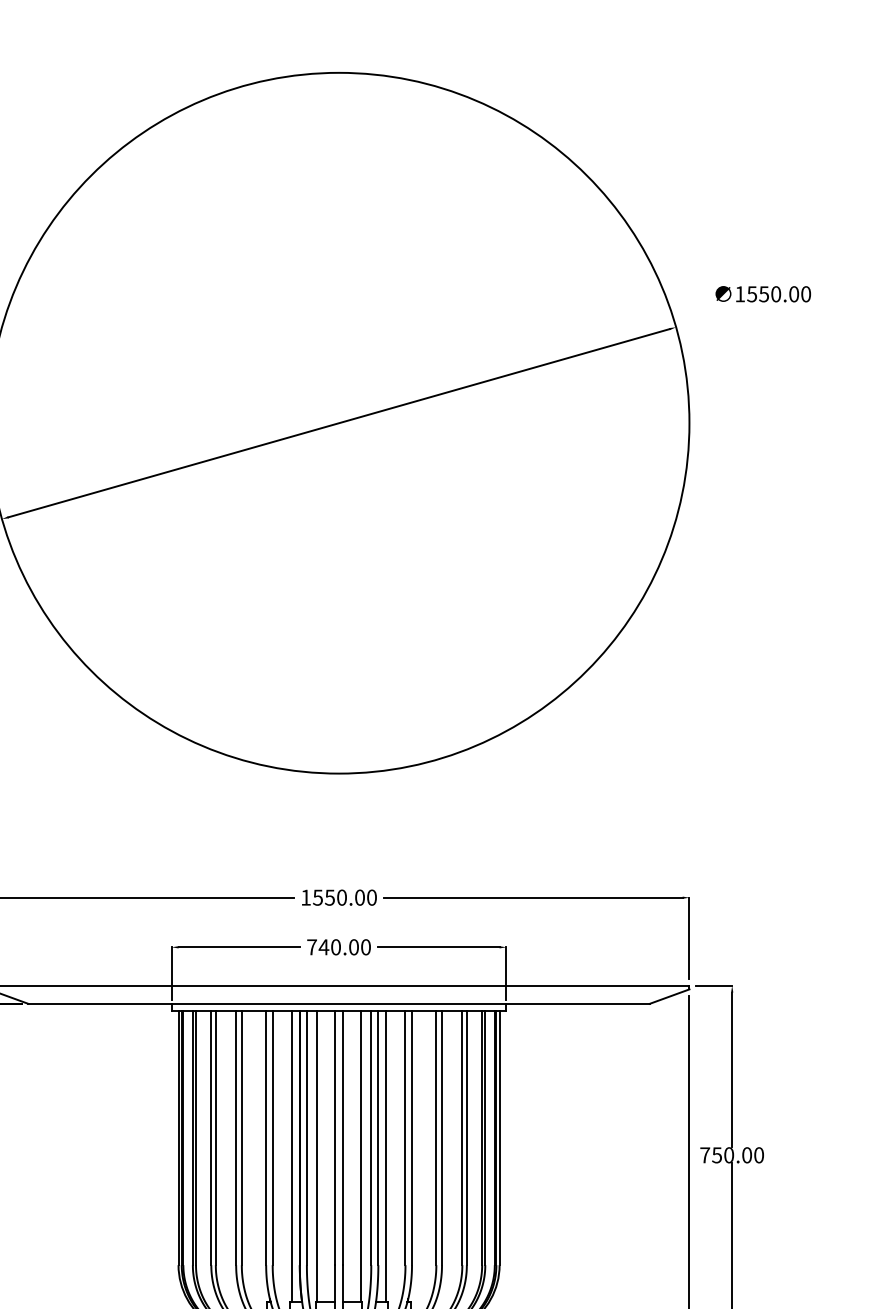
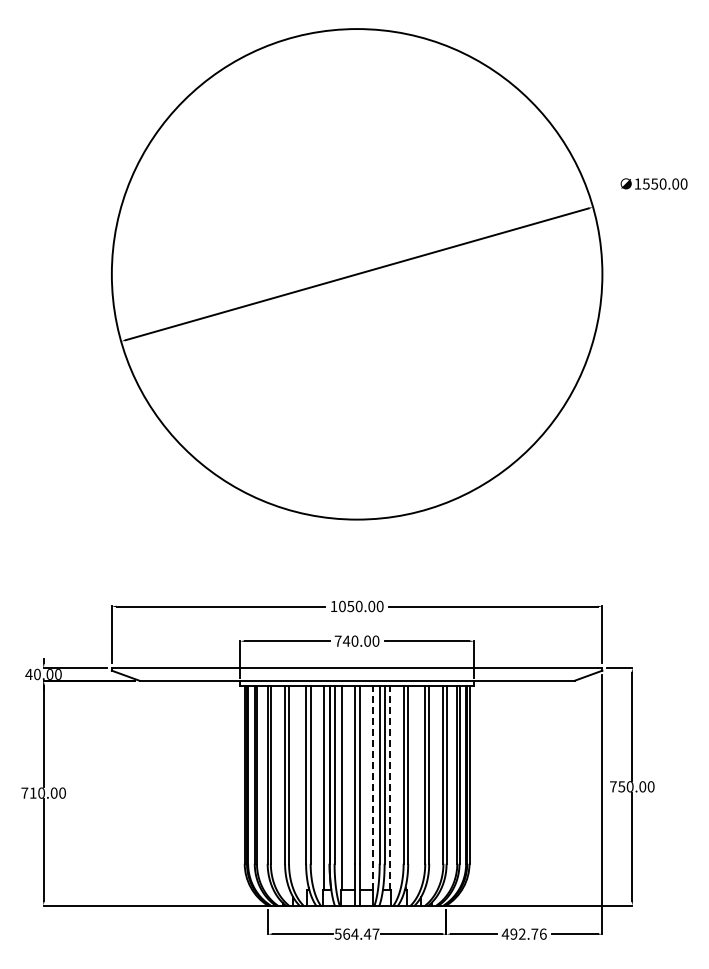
text: (316, 896) -> (341, 605), 1550.00 -> 1050.00
line: (361, 1156) -> (372, 787), solid -> dashed
line: (385, 1156) -> (389, 787), solid -> dashed

